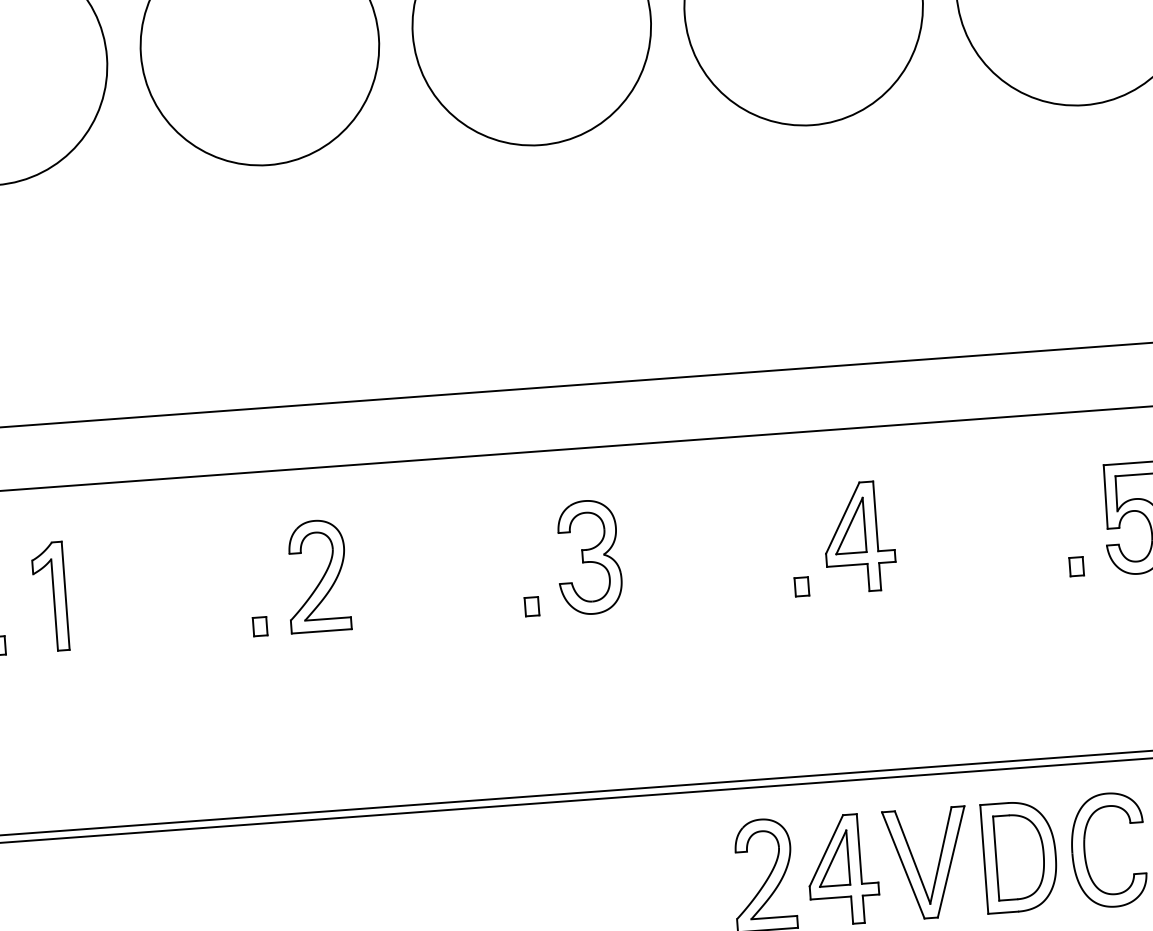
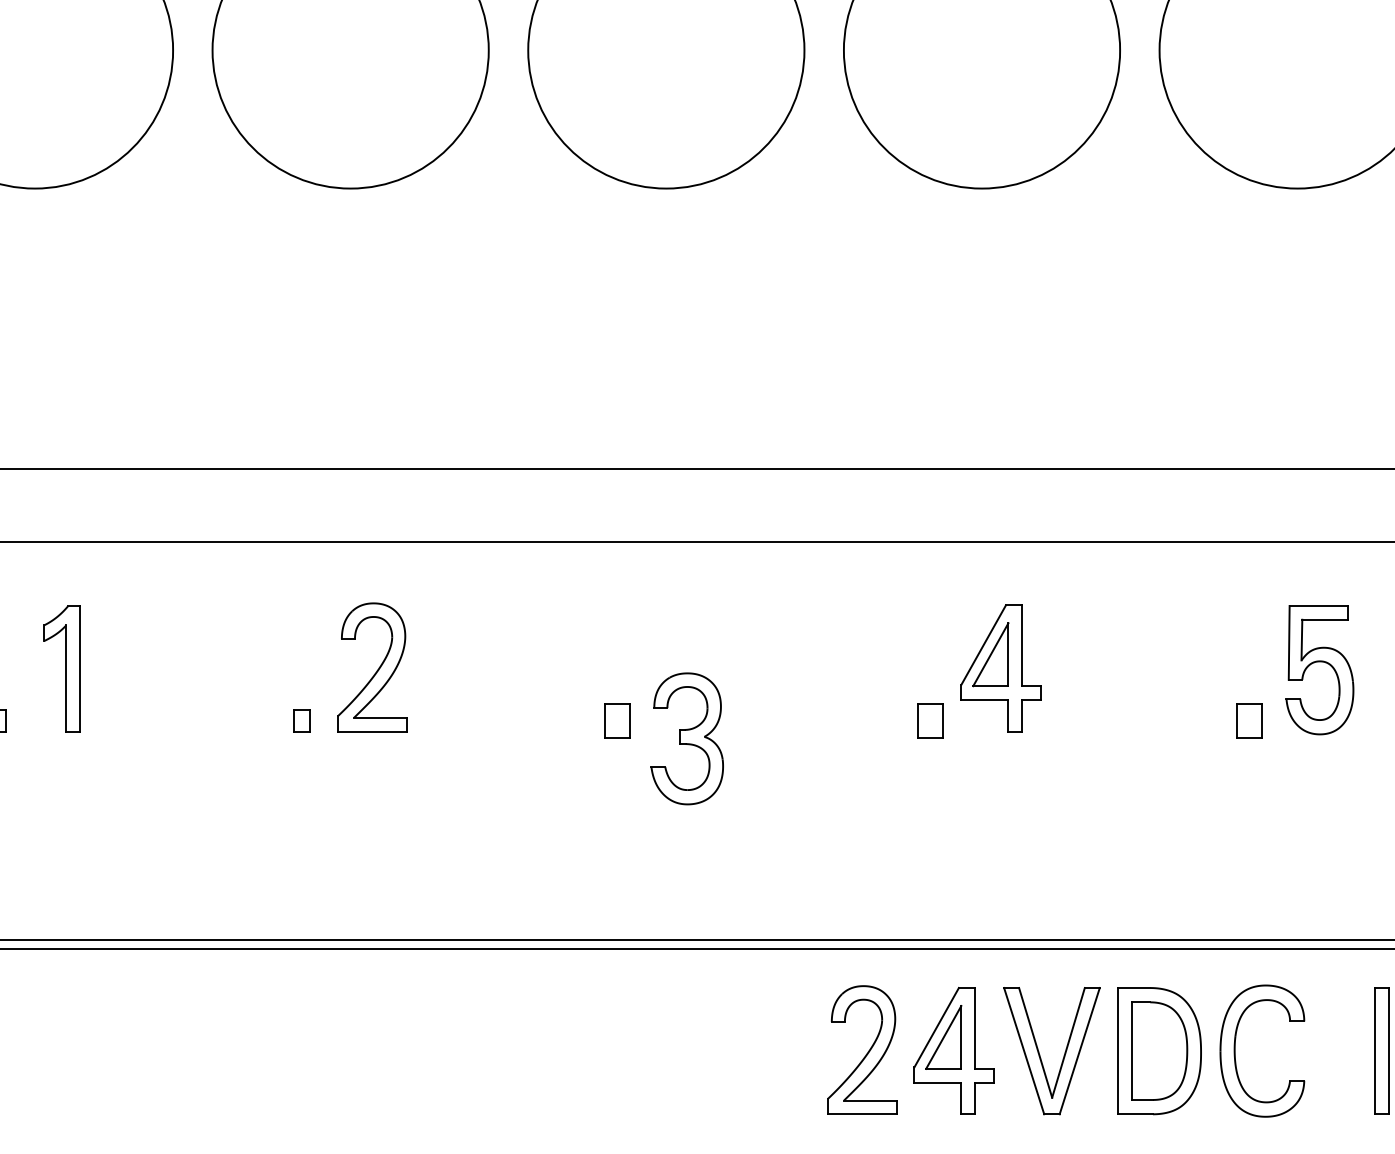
part: (588, 557) -> (686, 738), moved
part: (1076, 566) -> (1249, 720), size x1.6
part: (801, 586) -> (930, 720), size x1.6
part: (532, 606) -> (617, 720), size x1.6

